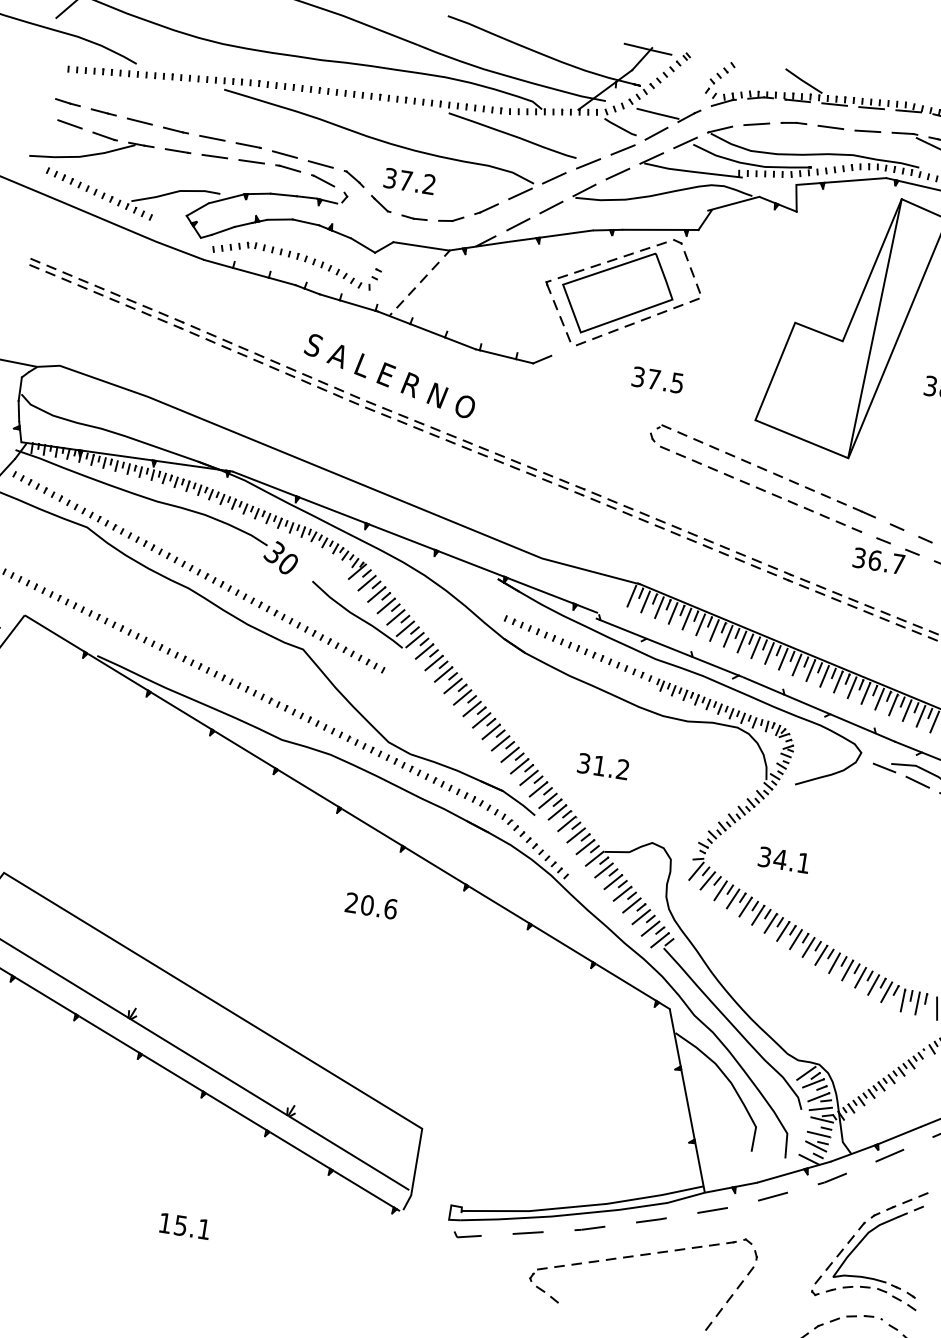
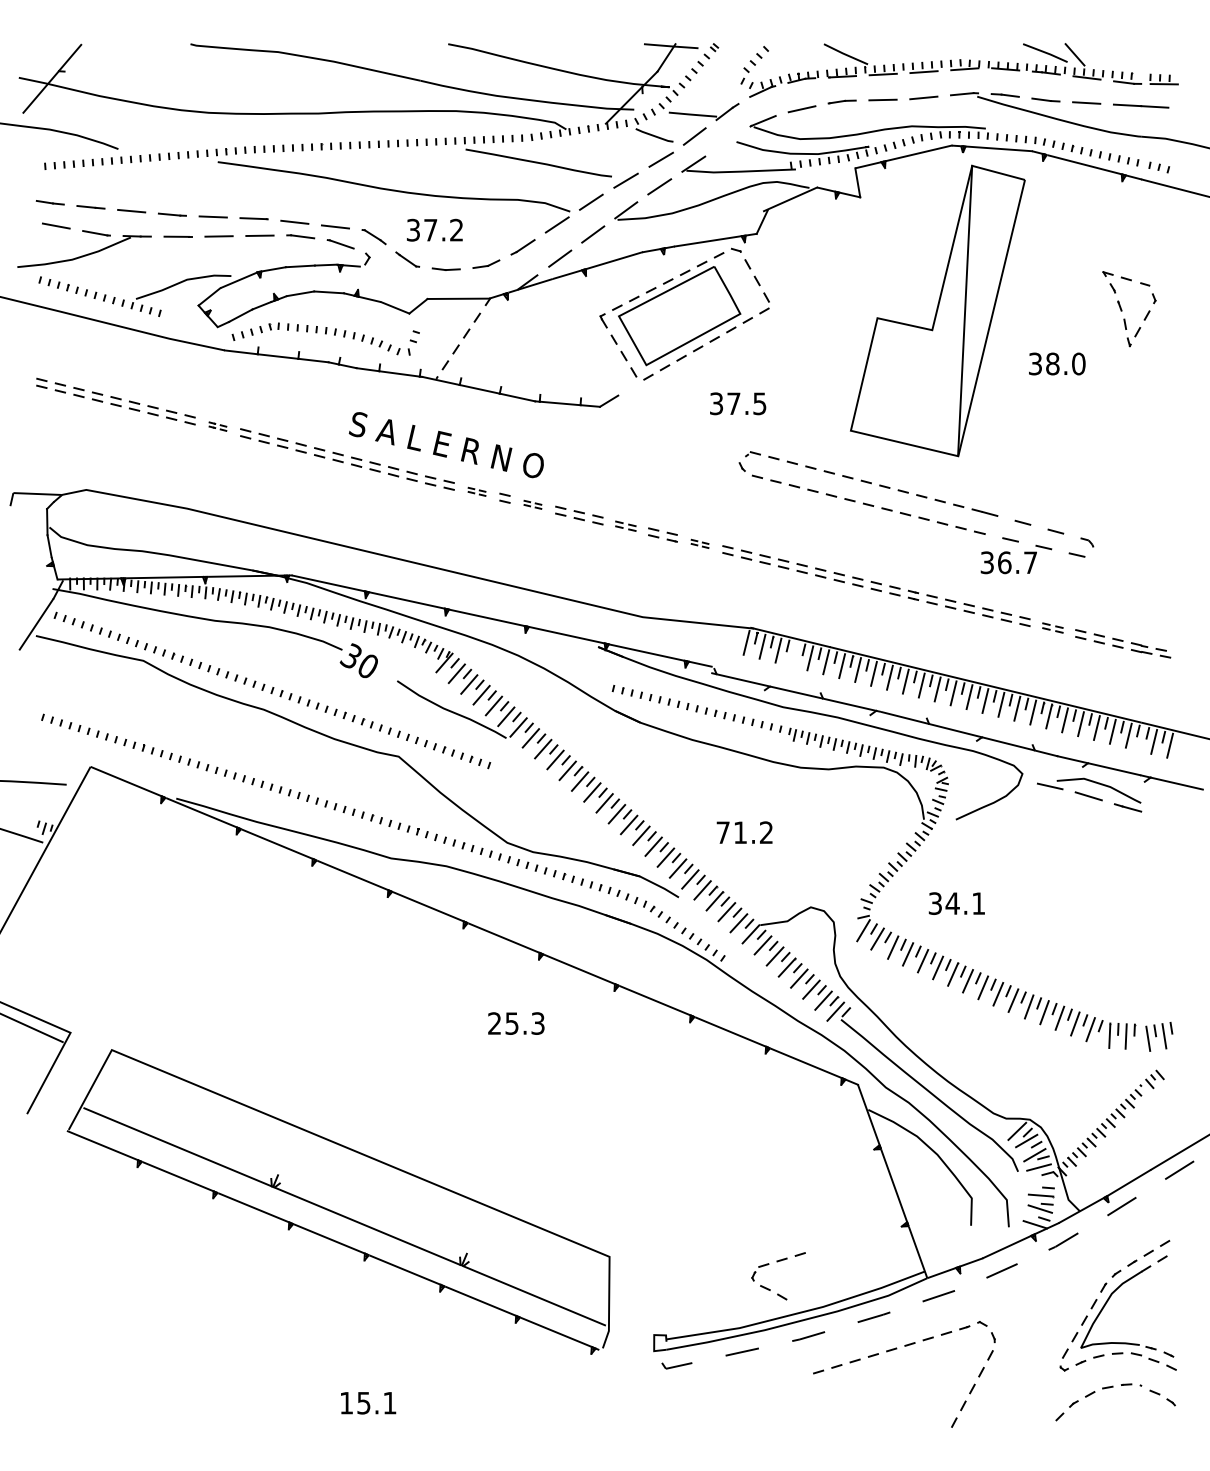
line: (685, 142) -> (727, 141), removed
part: (186, 327) -> (217, 426), size x0.6
part: (410, 422) -> (476, 491), size x0.6
part: (458, 441) -> (532, 504), size x0.6
part: (539, 473) -> (625, 525), size x0.7
part: (603, 500) -> (699, 543), size x0.6
line: (673, 613) -> (794, 654), removed
part: (908, 625) -> (1052, 627), size x0.7
text: (583, 763) -> (722, 832), 31.2 -> 71.2
text: (378, 907) -> (524, 1023), 20.6 -> 25.3
line: (822, 1120) -> (1042, 1179), removed
part: (555, 1268) -> (777, 1262), moved

